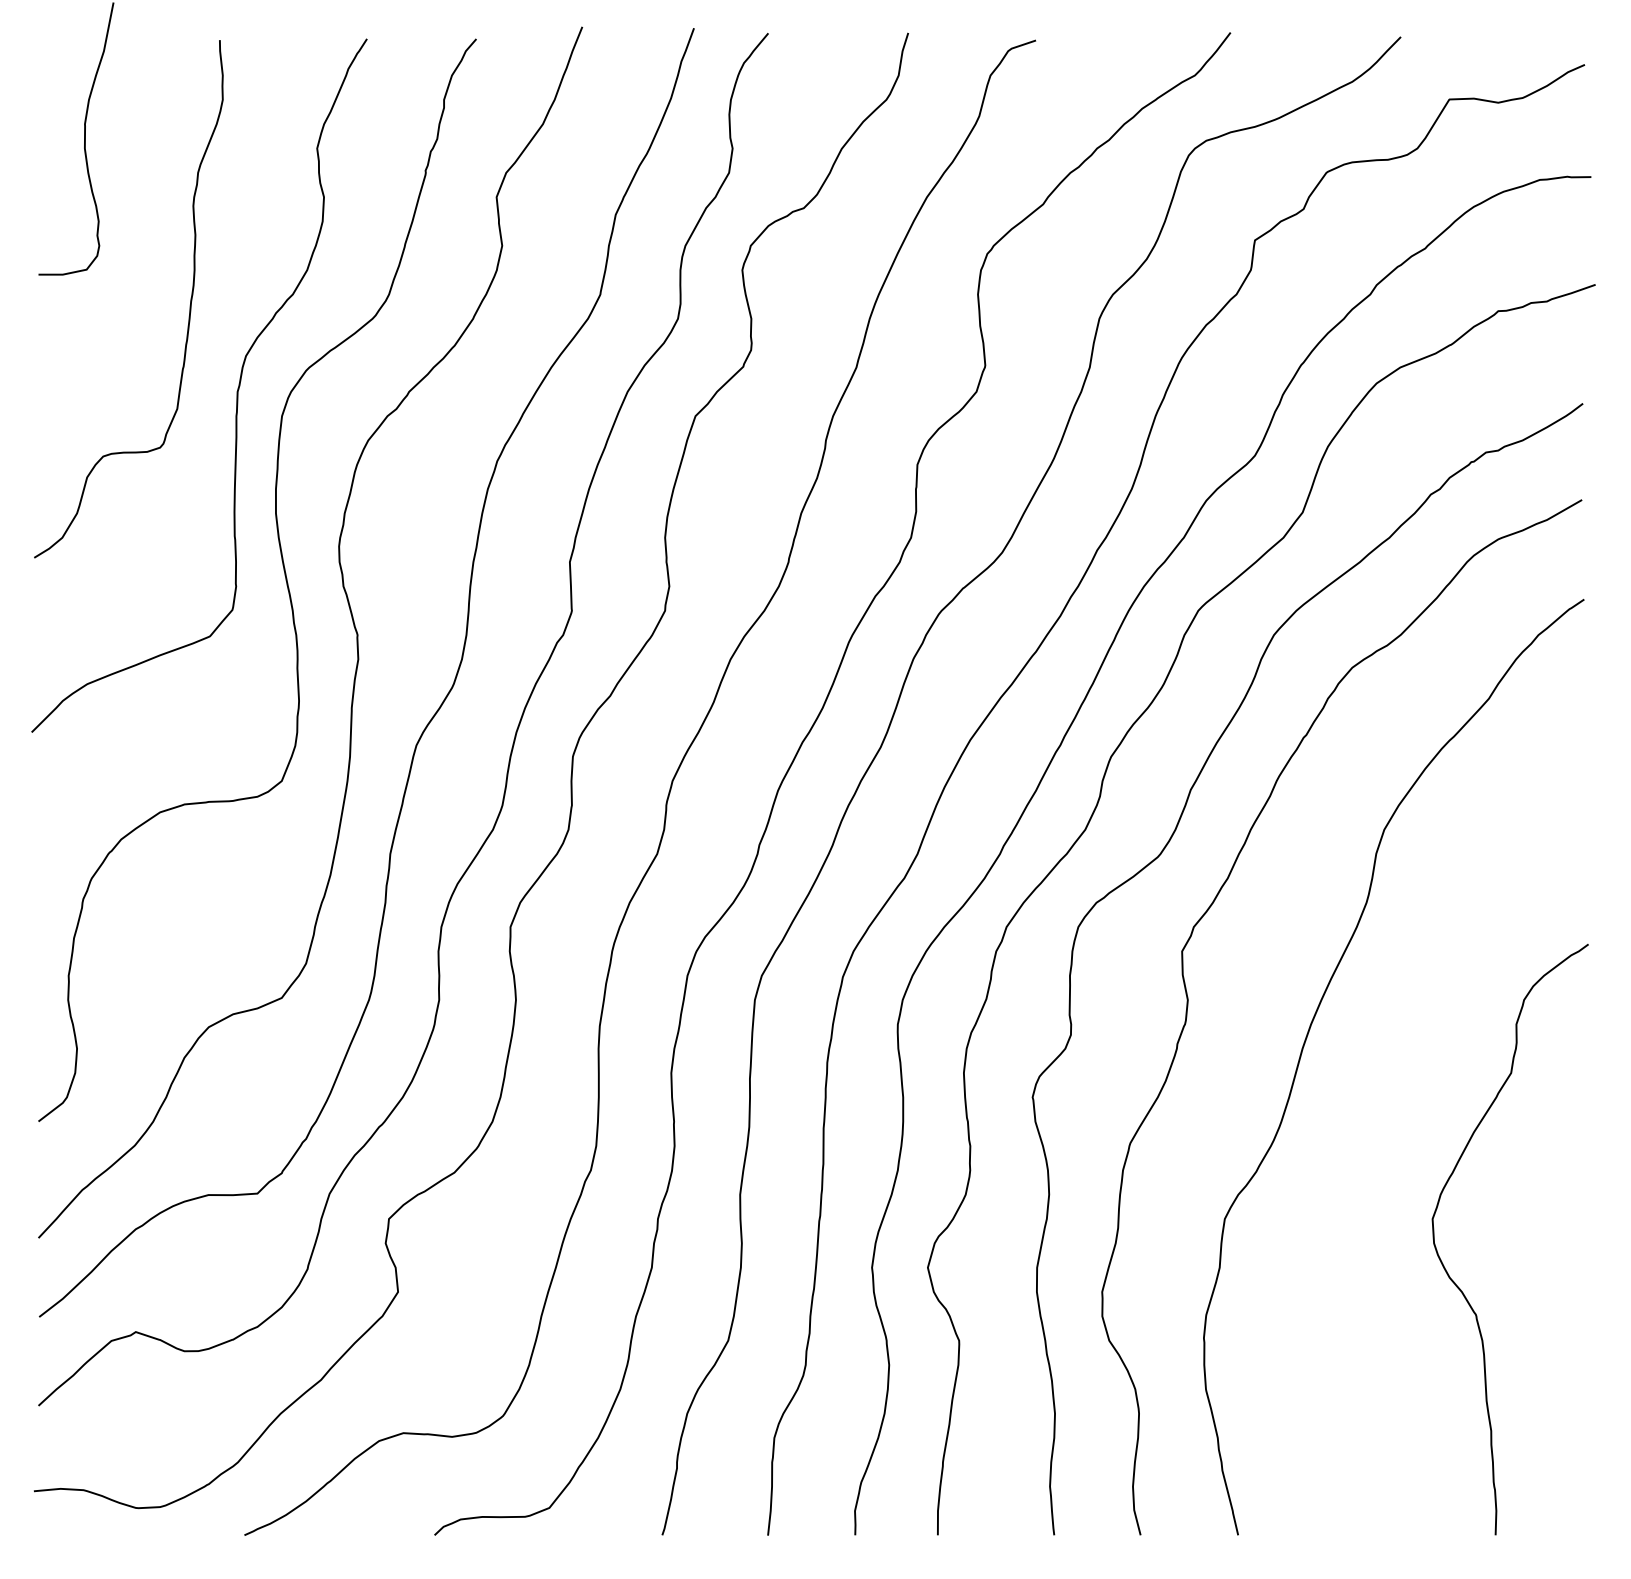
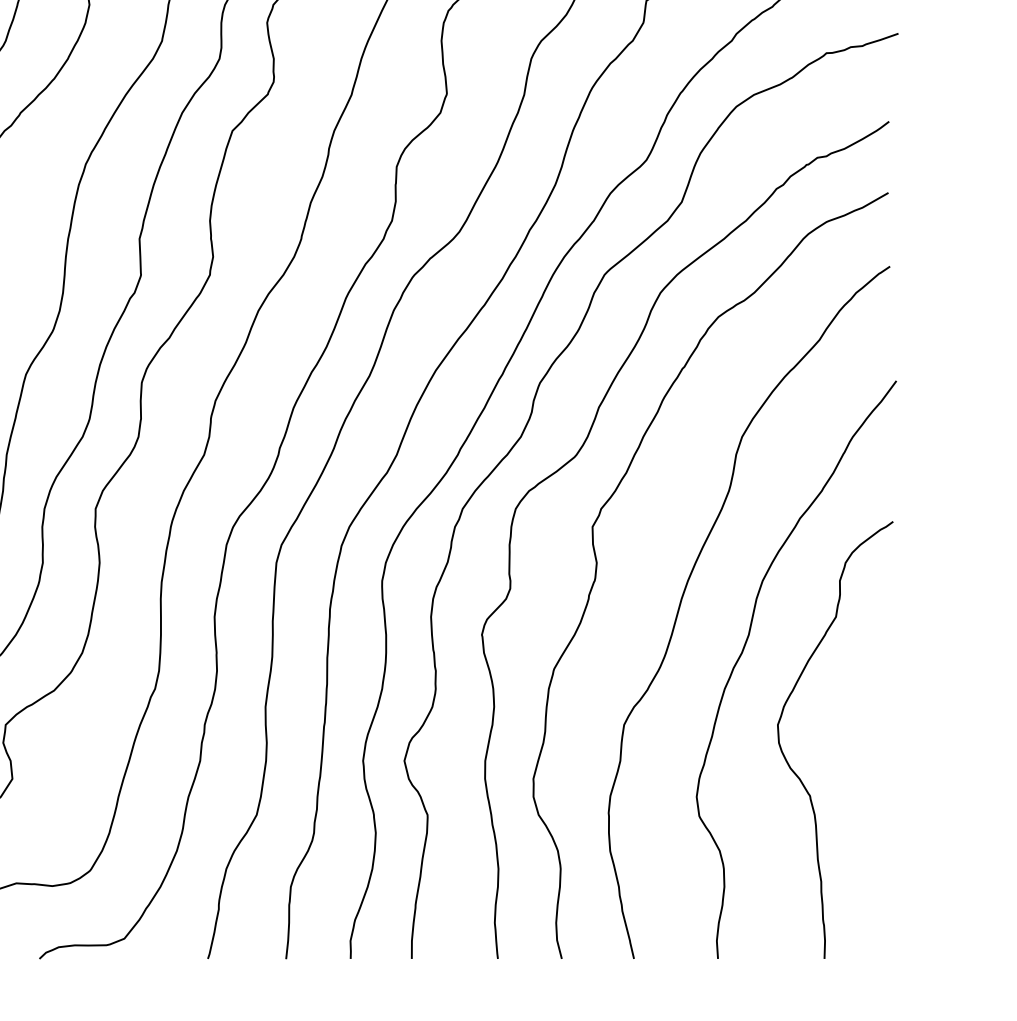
curve: (1385, 1121) -> (743, 652), added

